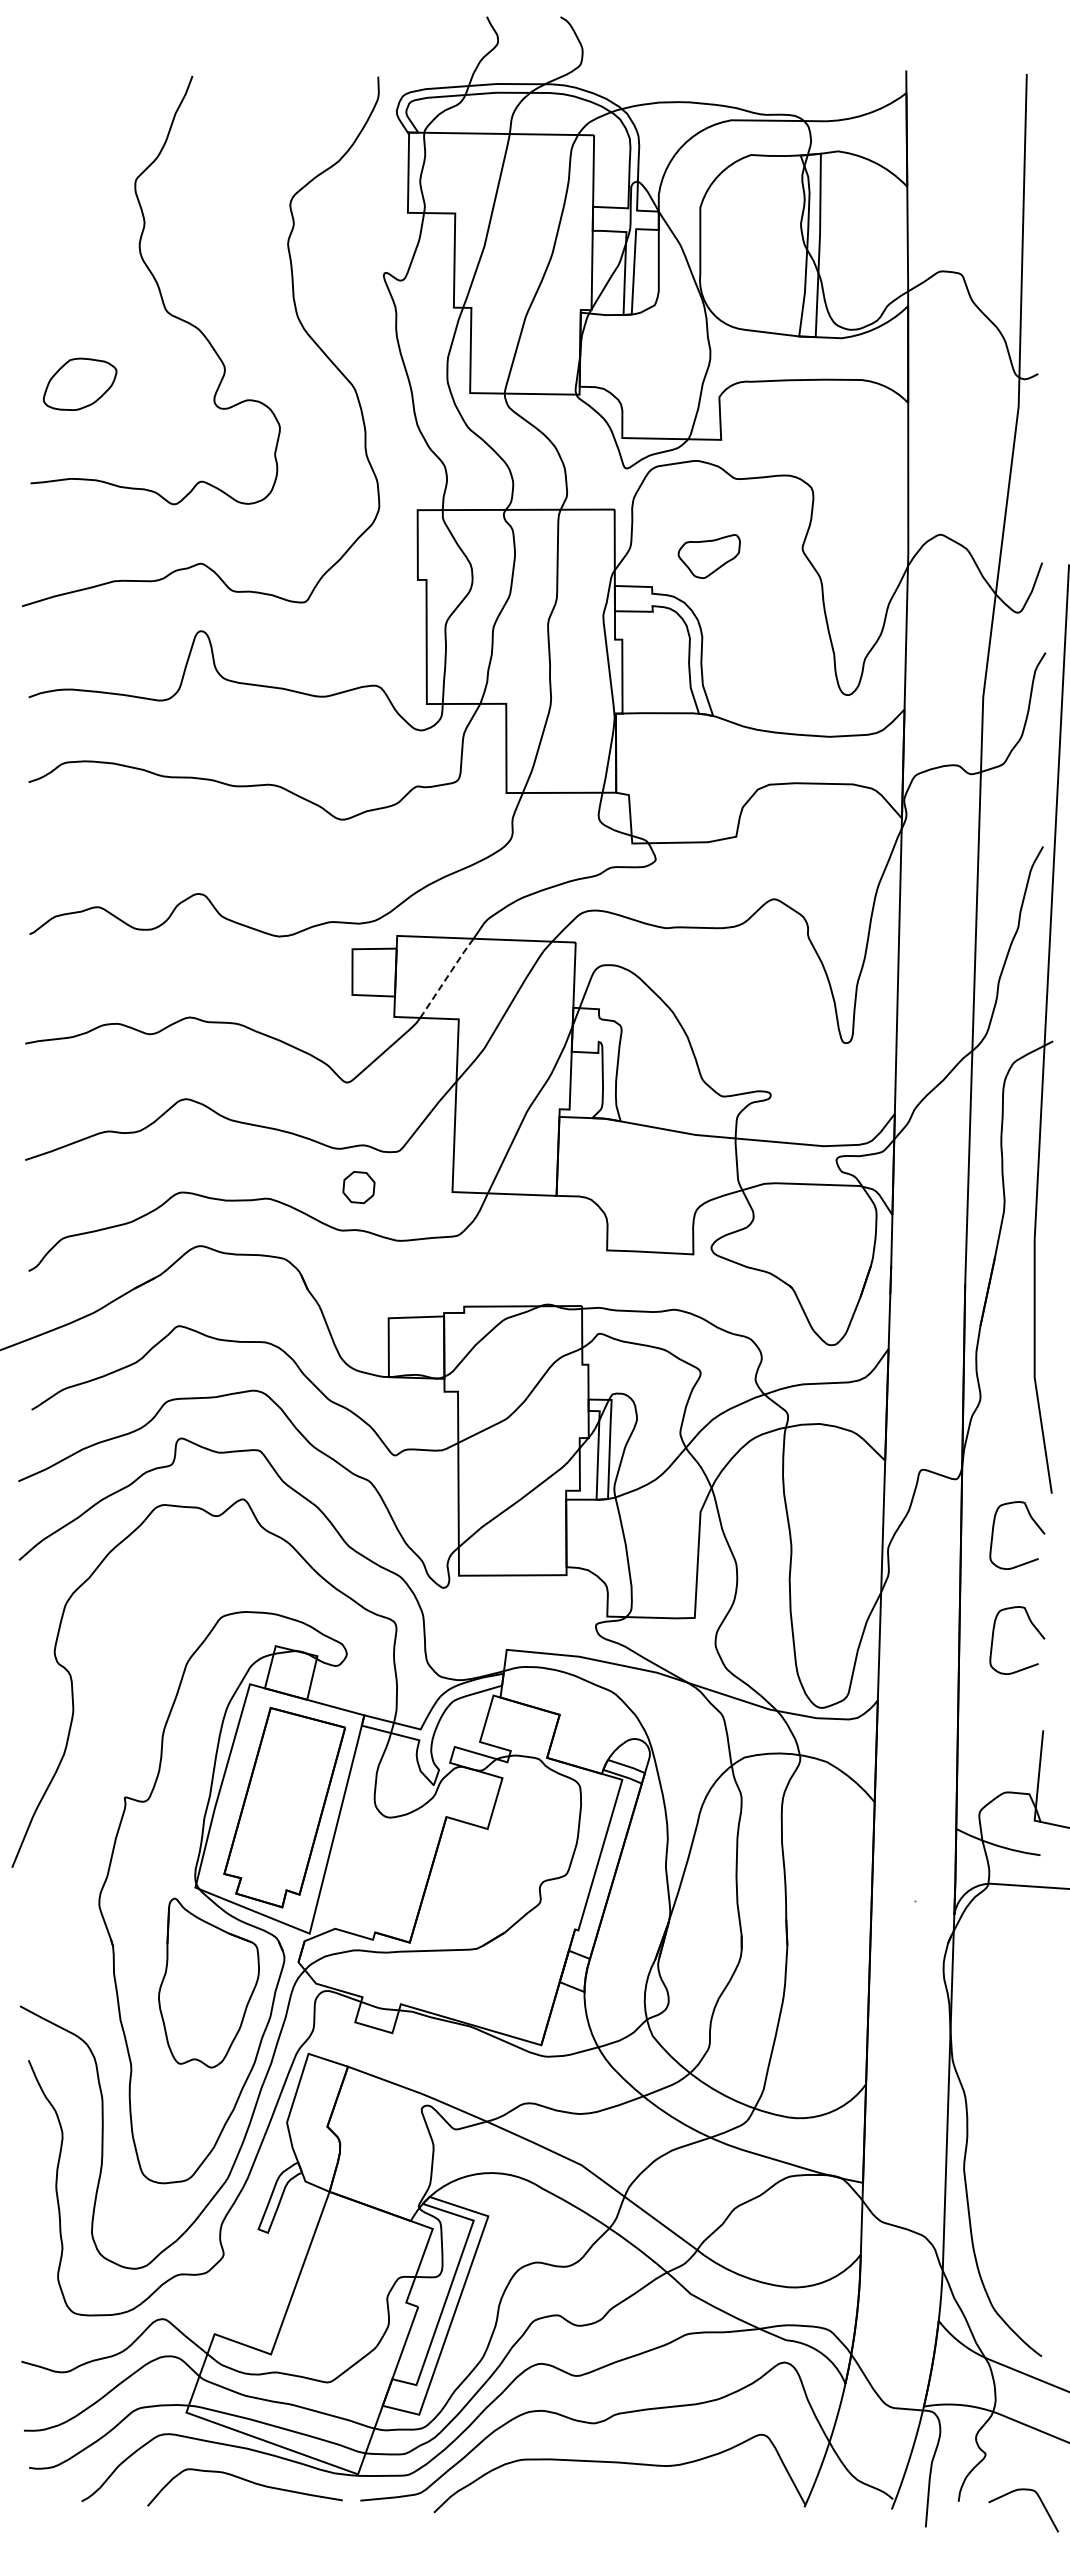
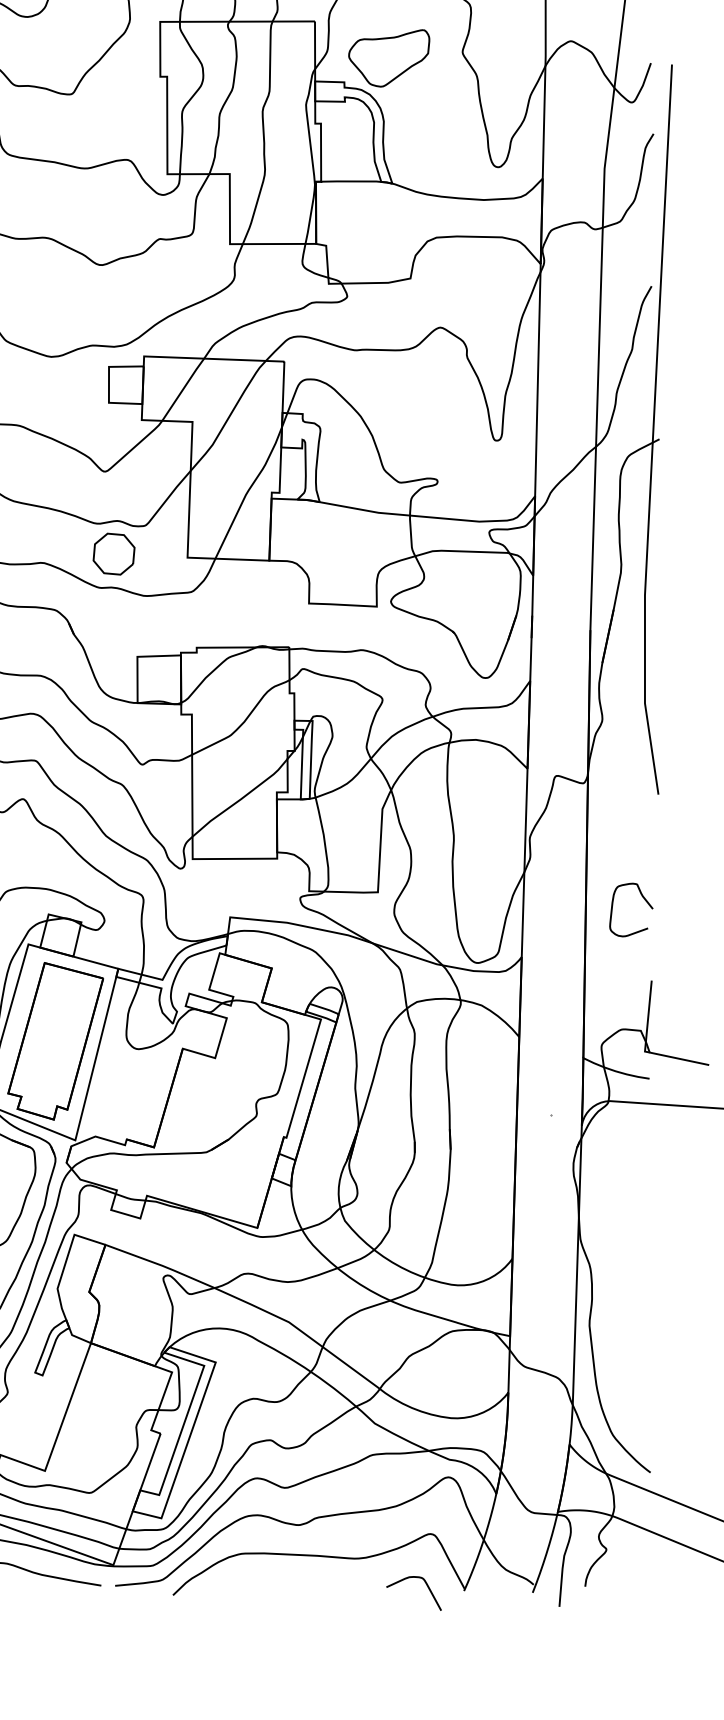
part: (709, 556) -> (389, 58), size x1.67
line: (447, 977) -> (183, 389), dashed -> solid
part: (358, 1187) -> (113, 554), size x1.67
curve: (1035, 1524) -> (645, 818), removed
curve: (1040, 2501) -> (427, 1586), moved

